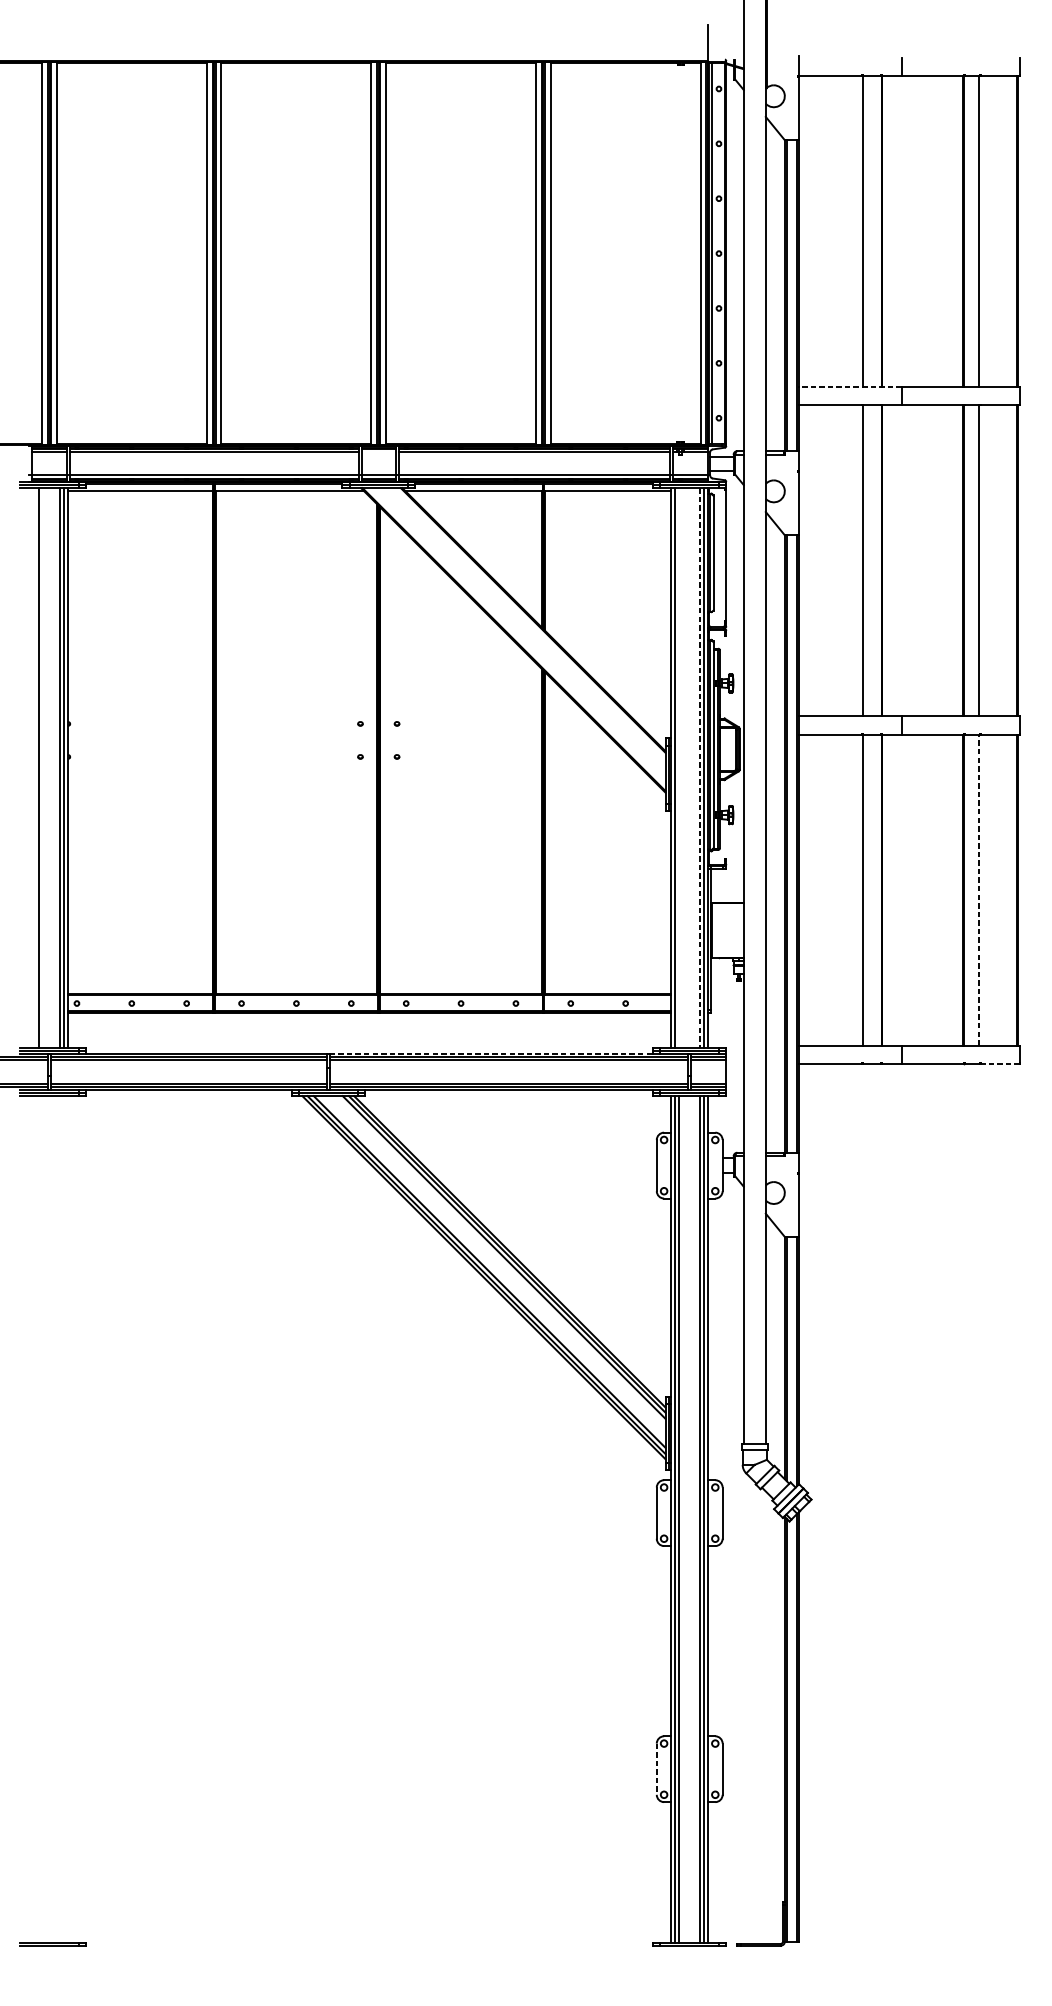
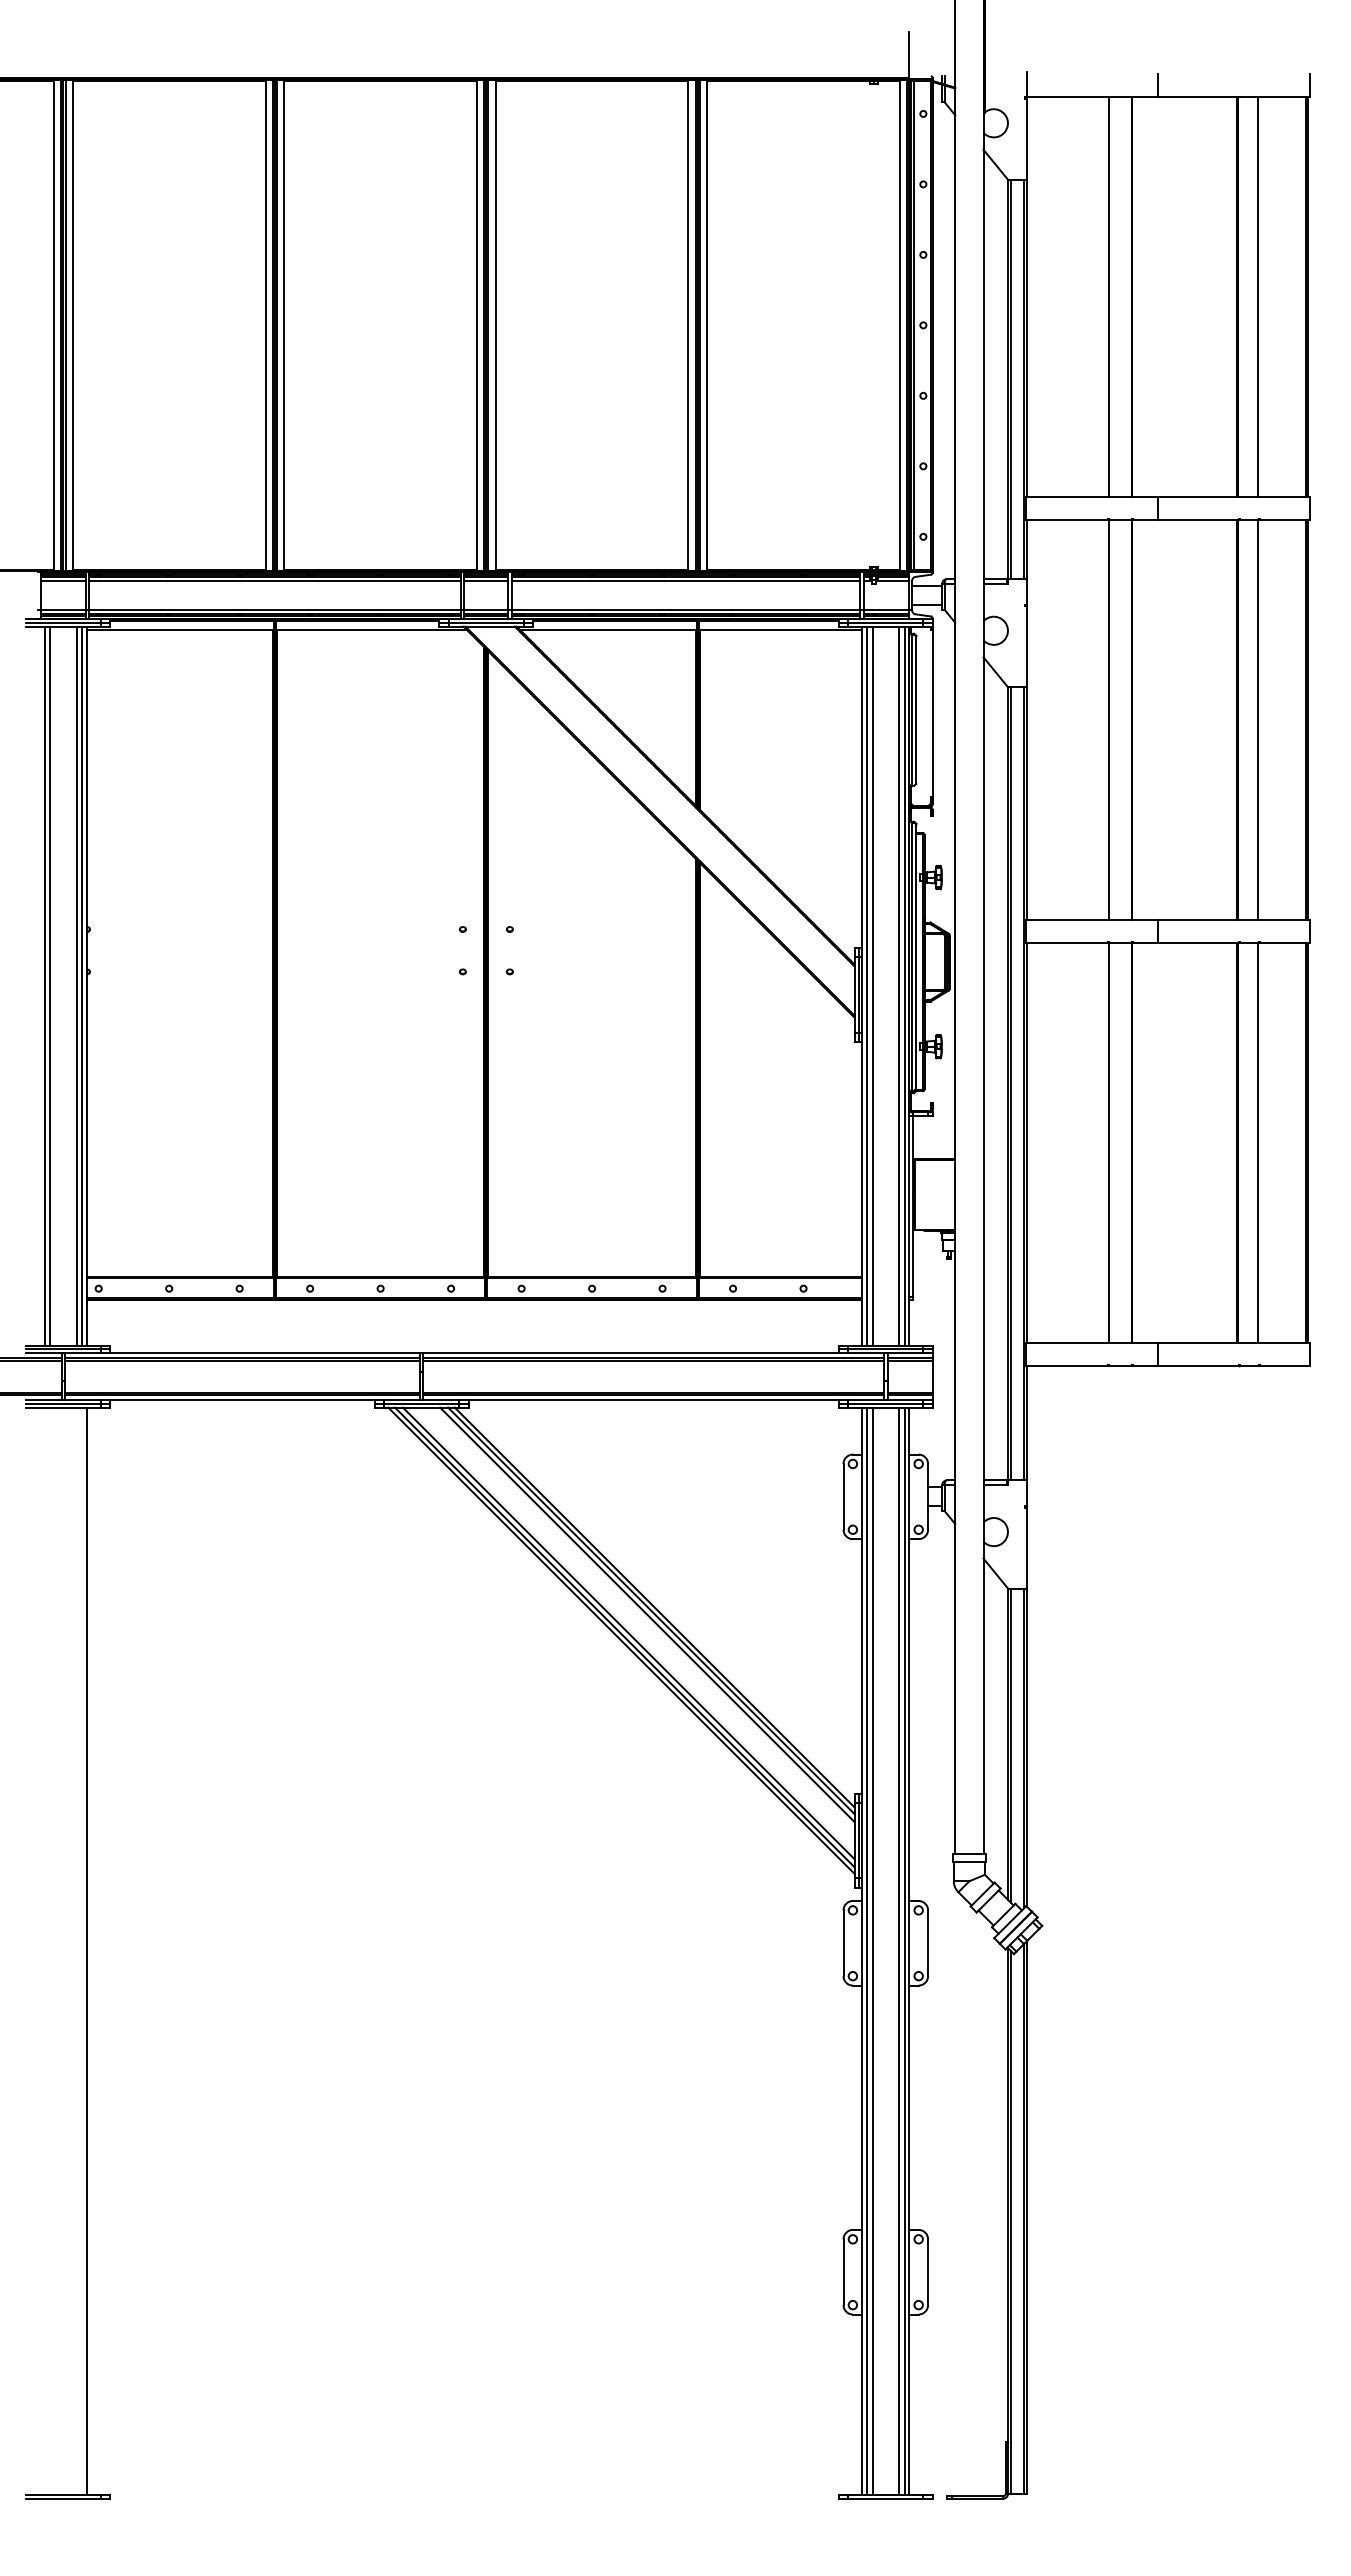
line: (850, 386) -> (1092, 496), dashed -> solid
line: (378, 452) -> (486, 580), added
line: (34, 767) -> (44, 985), added
line: (679, 767) -> (872, 985), added
line: (699, 768) -> (898, 986), dashed -> solid
line: (979, 890) -> (1257, 1143), dashed -> solid
line: (491, 1053) -> (631, 1353), dashed -> solid
line: (1000, 1064) -> (1284, 1366), dashed -> solid
line: (67, 1518) -> (86, 1950), added
line: (656, 1769) -> (843, 2272), dashed -> solid

